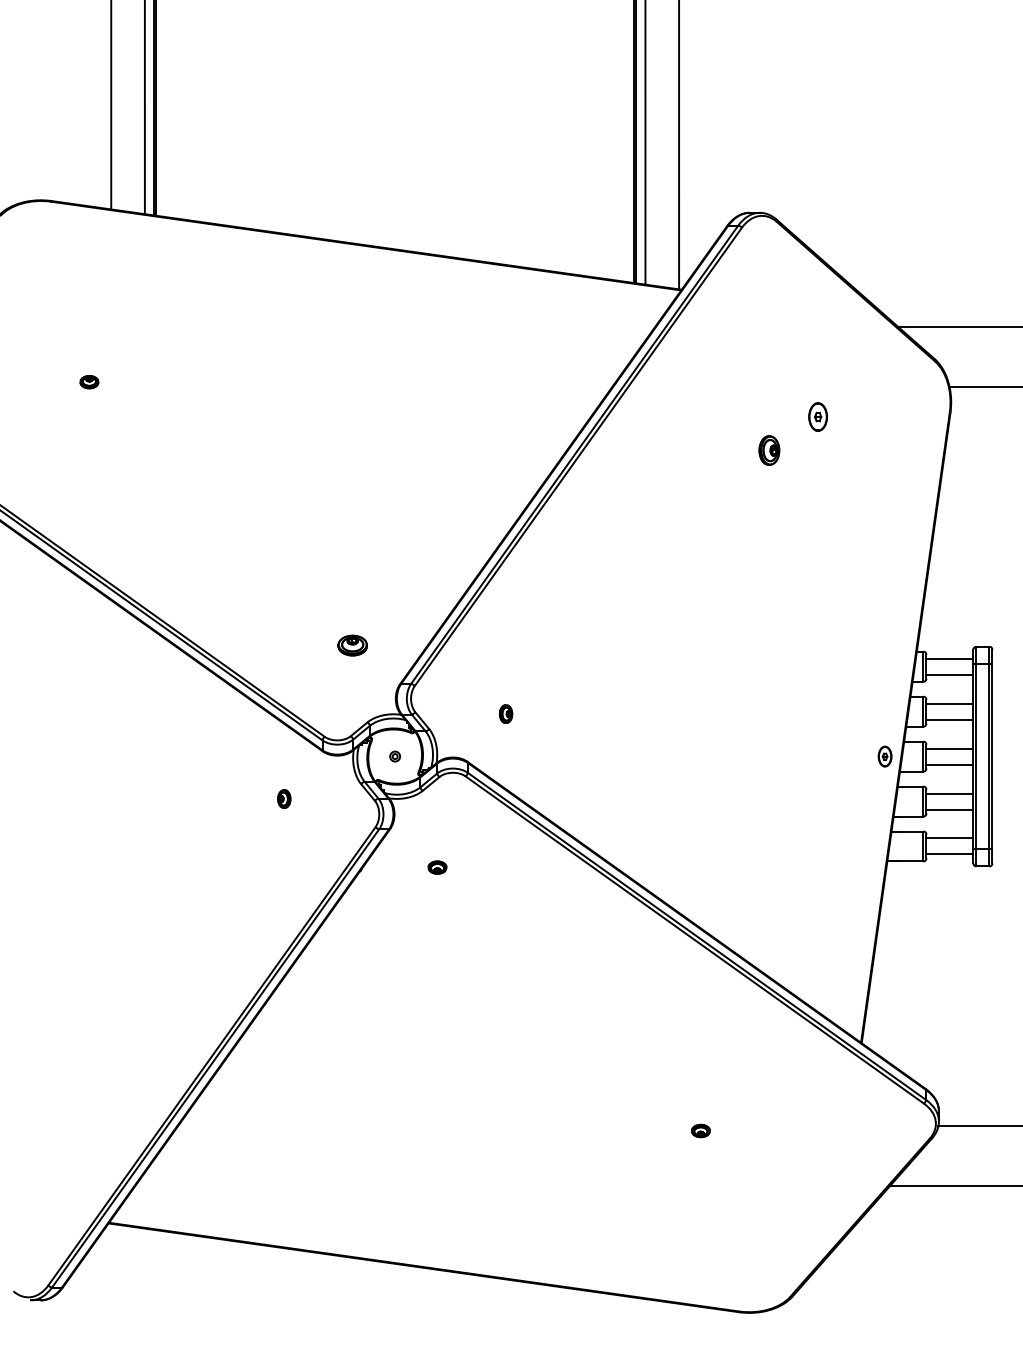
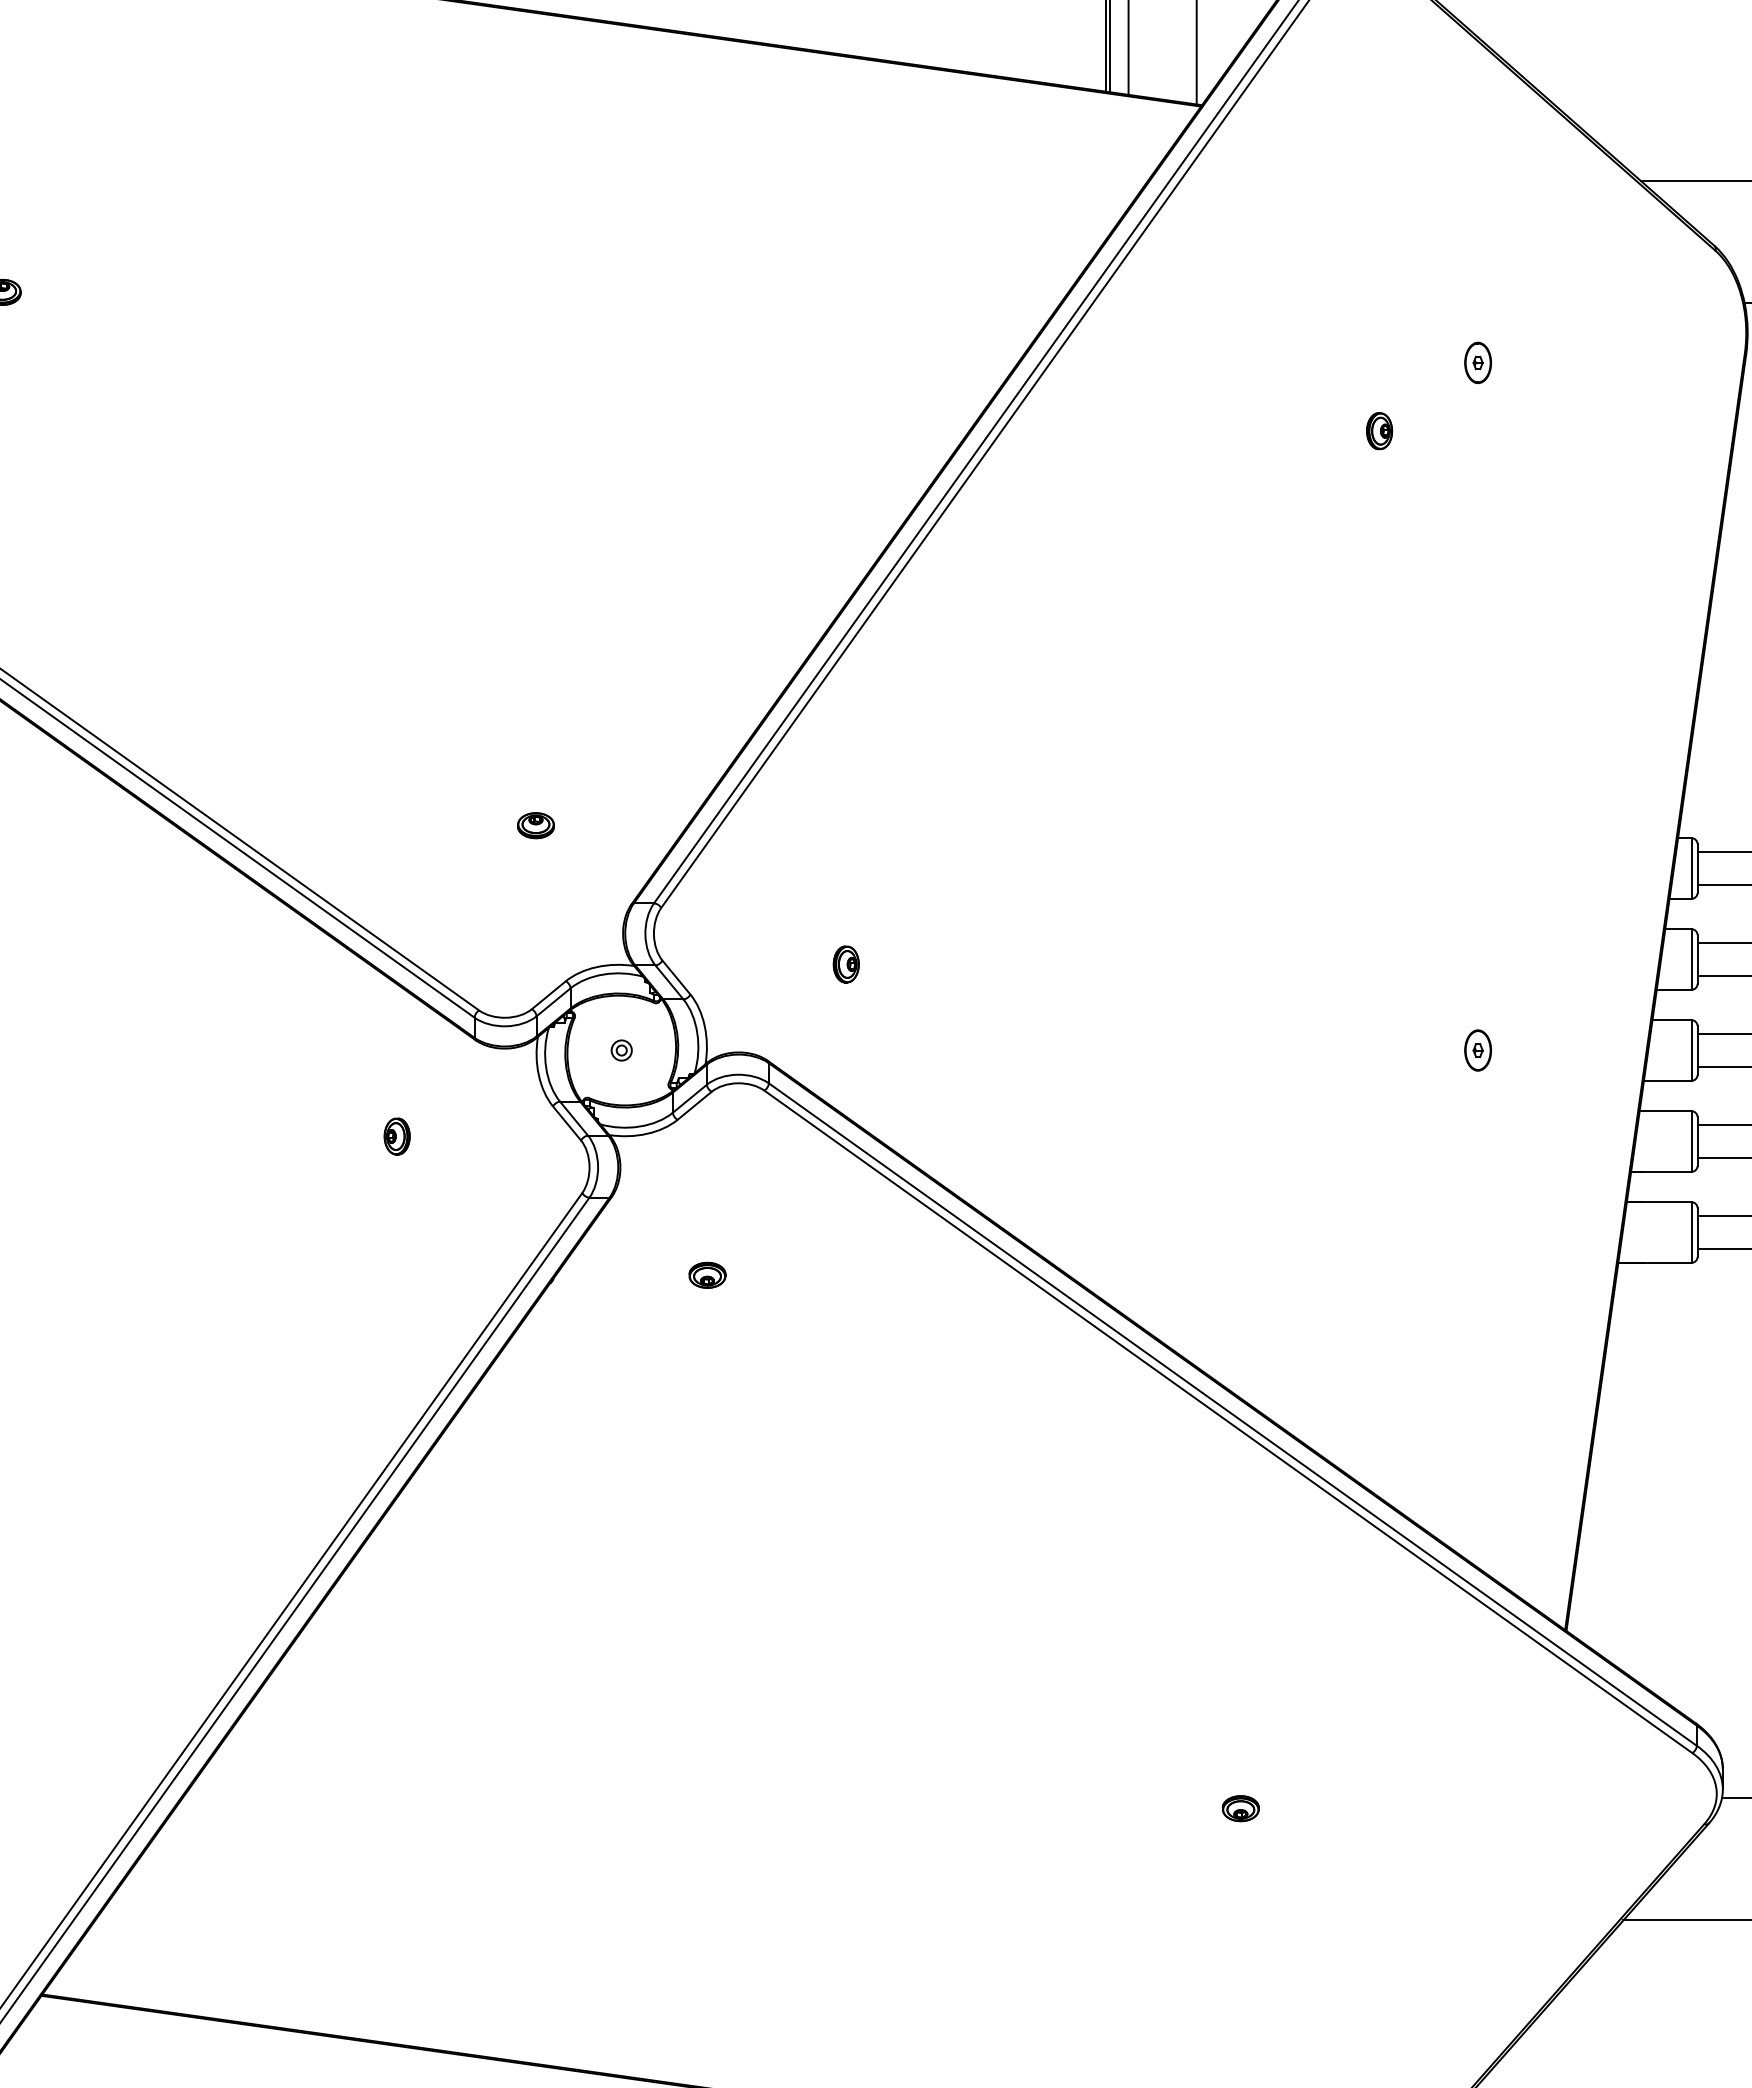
part: (817, 416) -> (1476, 361), size x0.71
part: (769, 450) -> (1379, 430), size x0.62
part: (352, 645) -> (535, 825), size x0.62
part: (884, 756) -> (1476, 1050), moved

